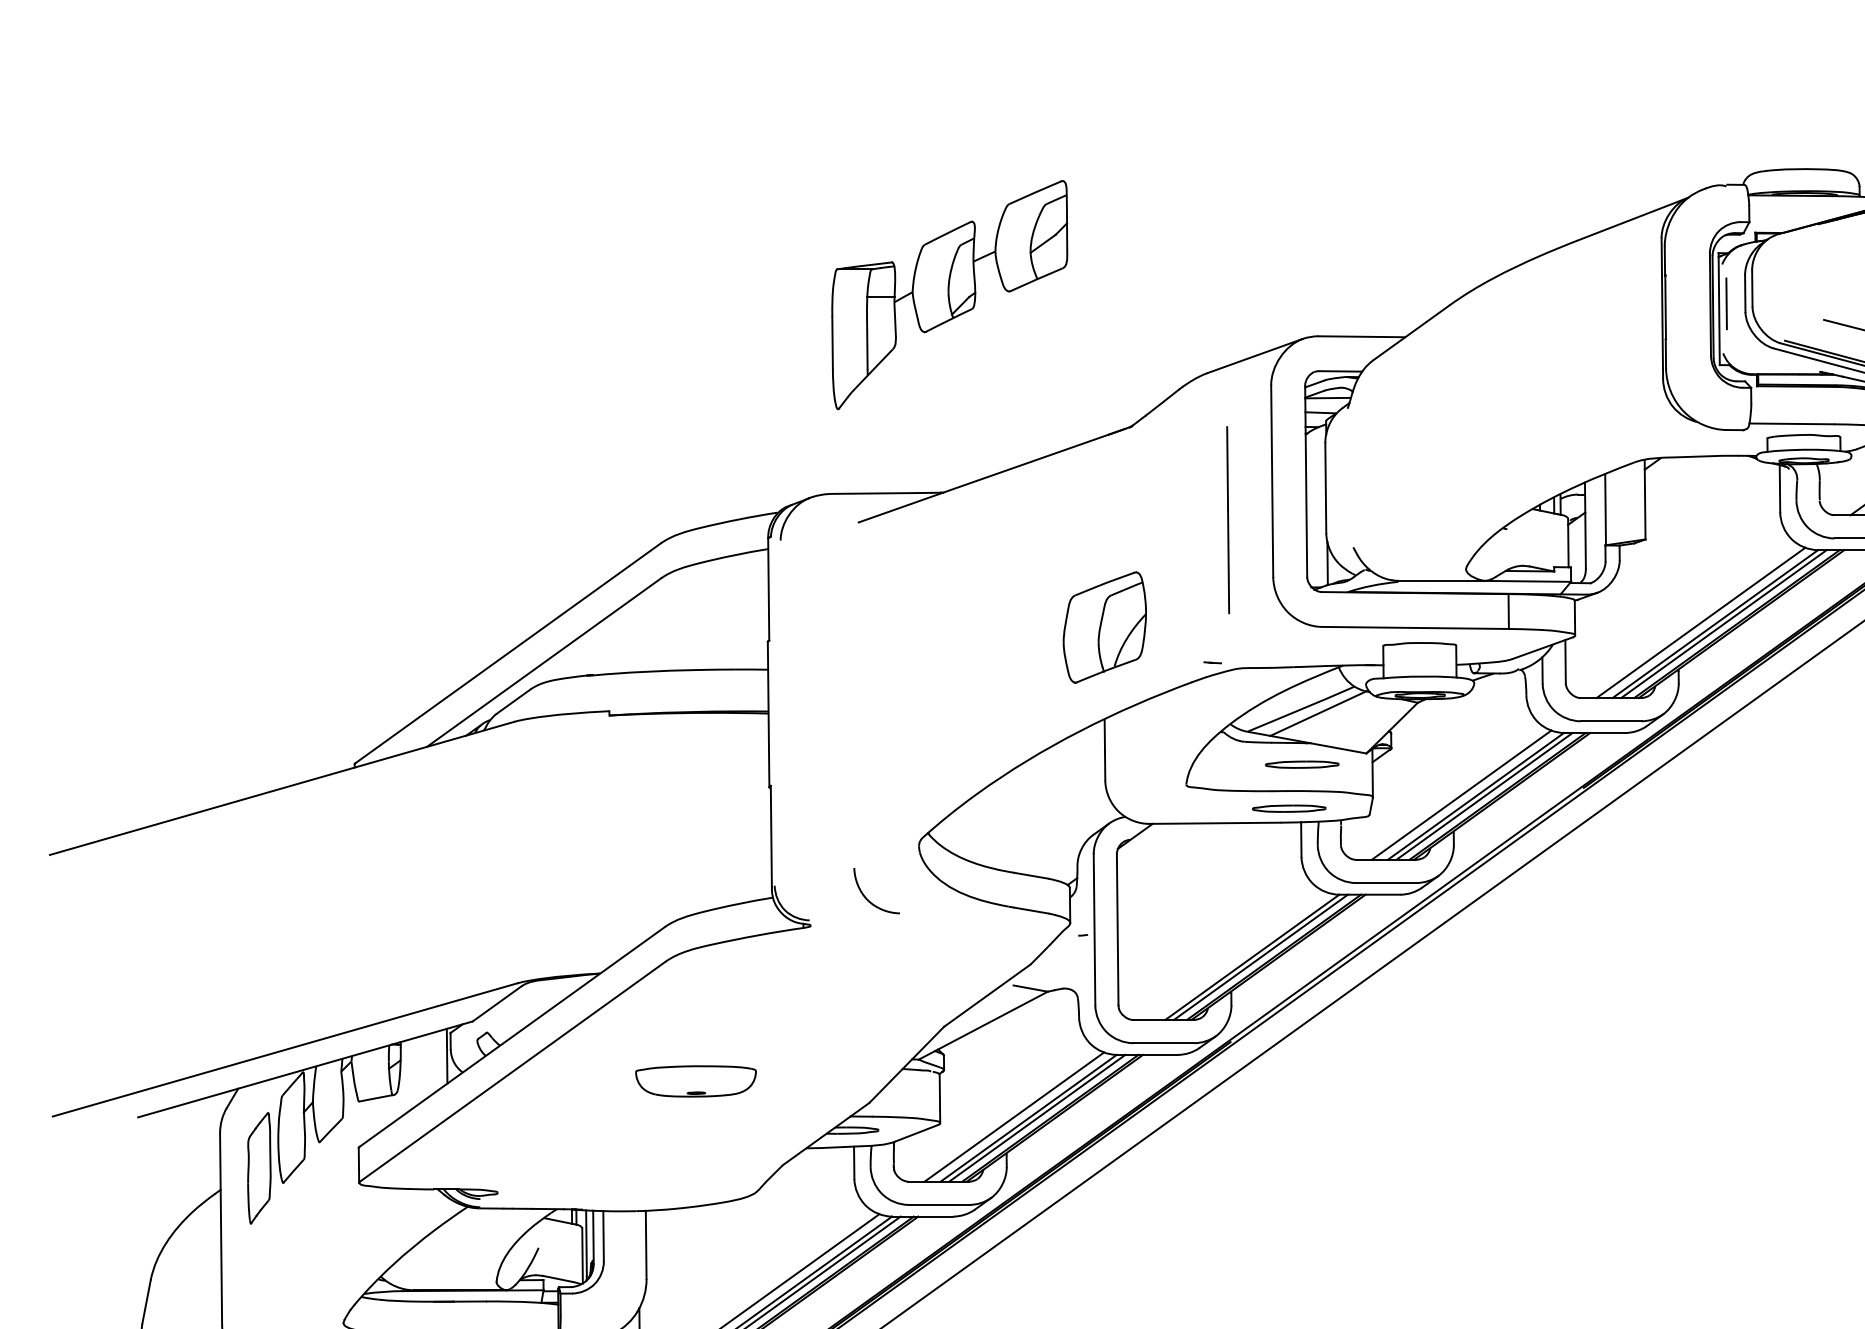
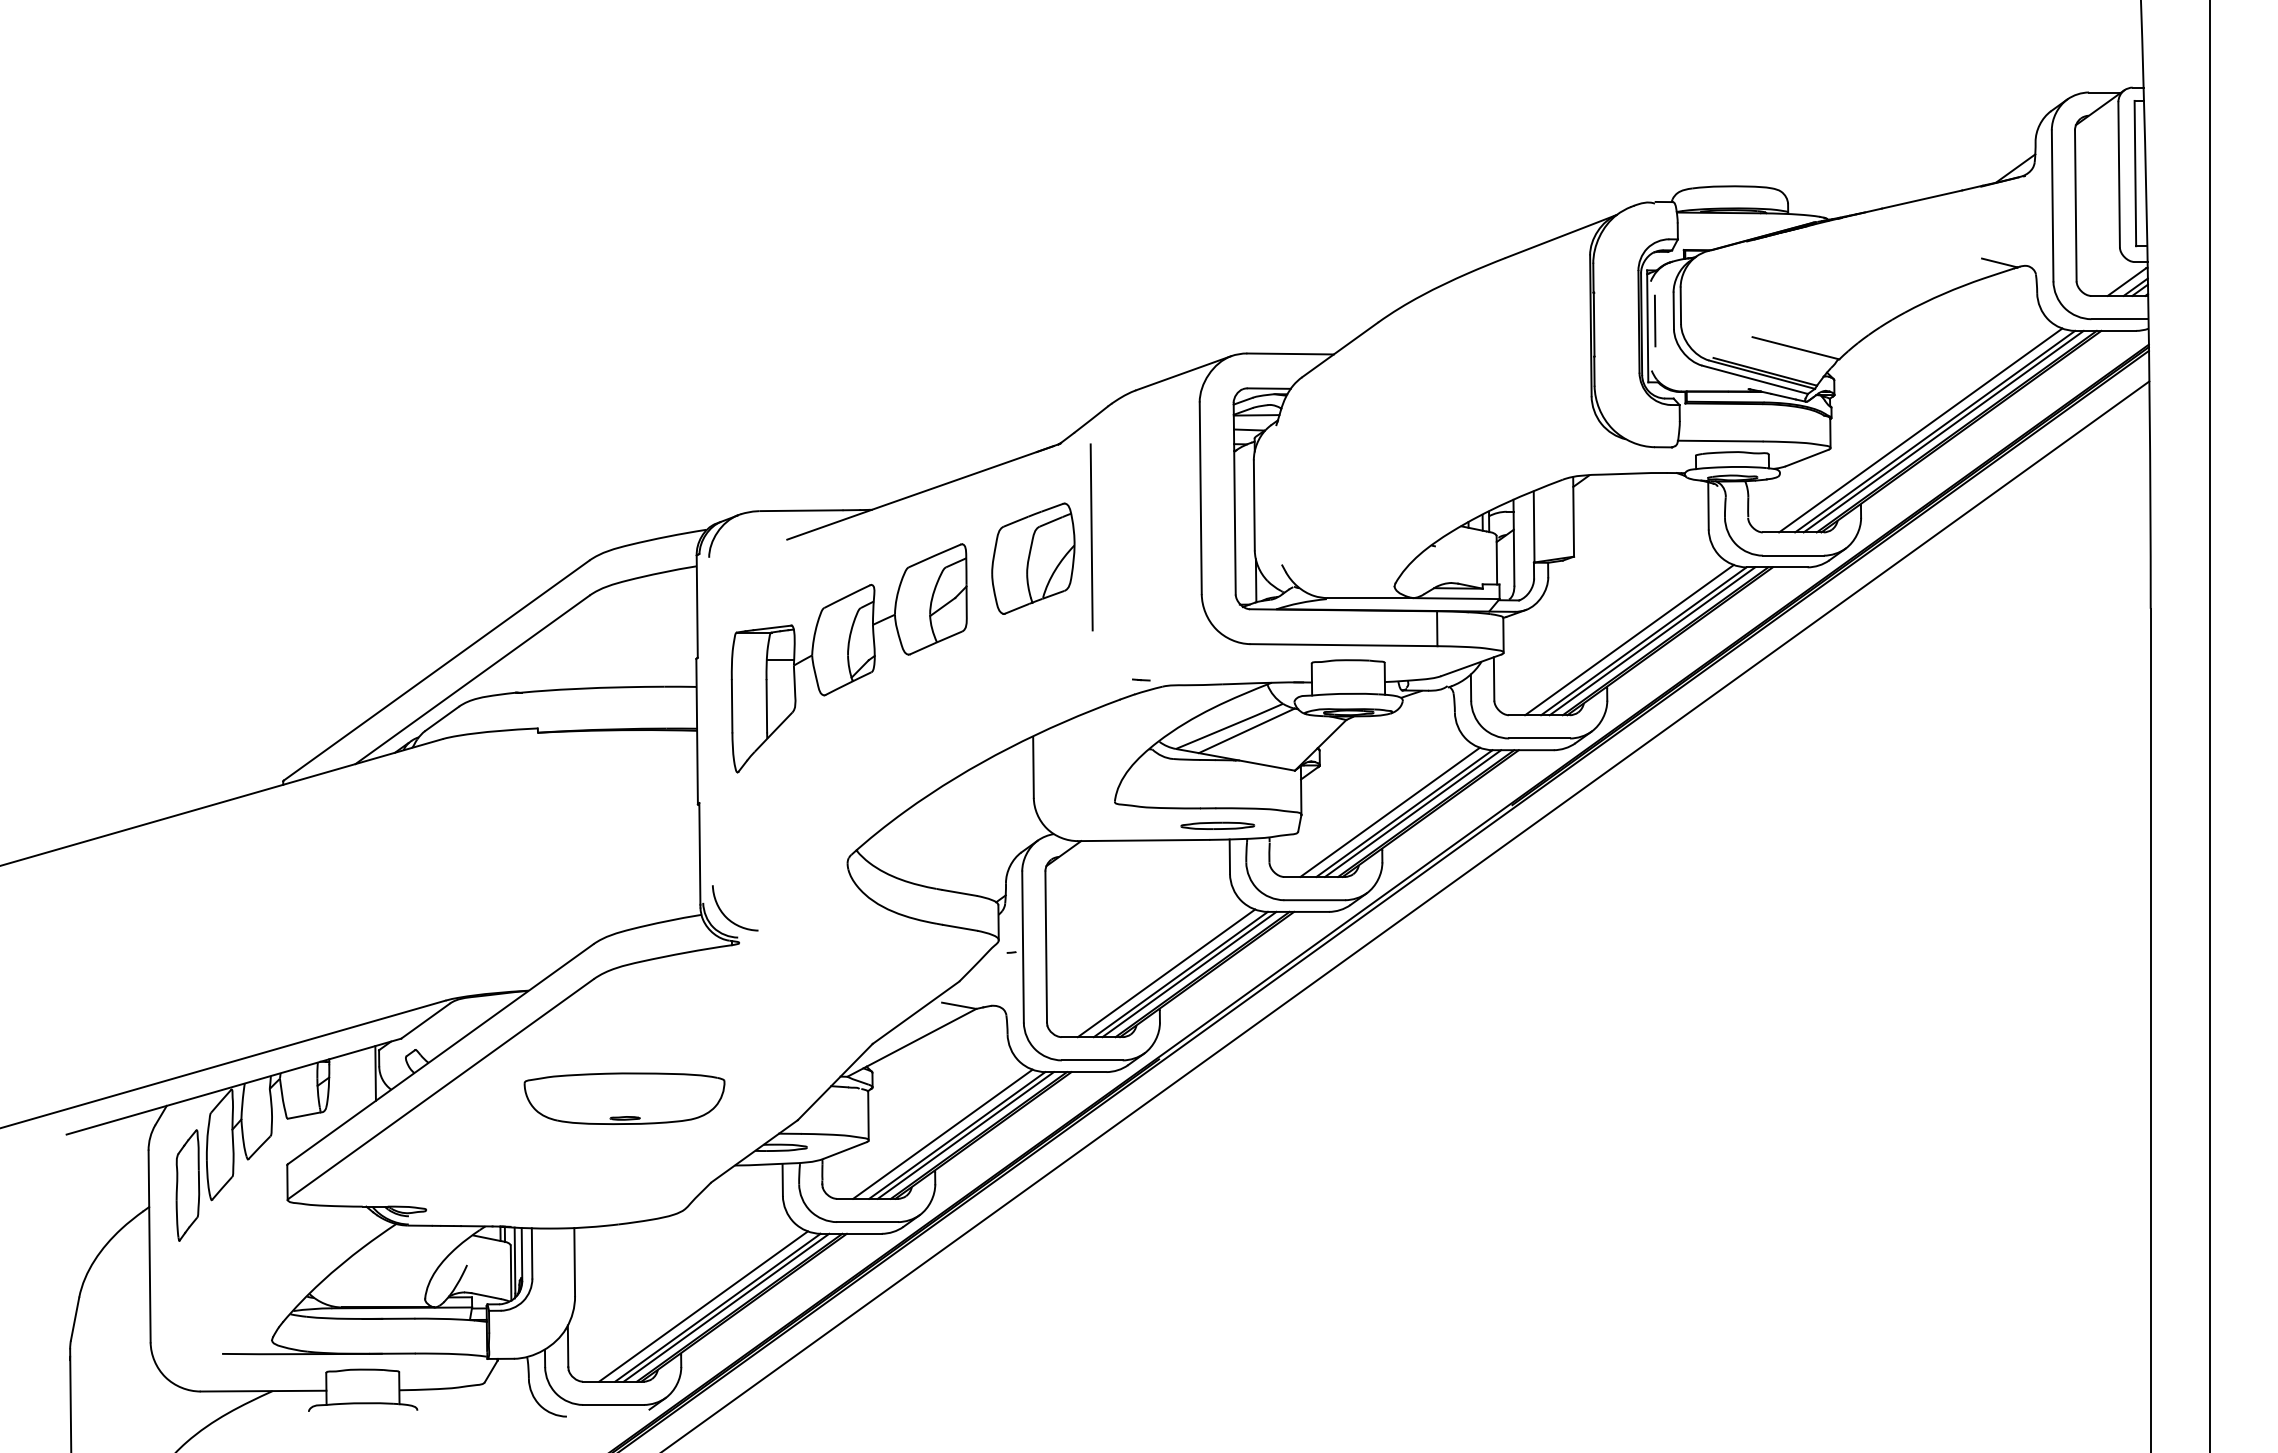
part: (948, 295) -> (848, 658), moved
line: (1227, 520) -> (1091, 537), moved
part: (1104, 627) -> (1033, 558), moved
part: (1301, 764) -> (1230, 781), removed
curve: (867, 899) -> (726, 916), moved
line: (1237, 956) -> (1166, 973), added
part: (695, 1081) -> (624, 1098), size x1.67

